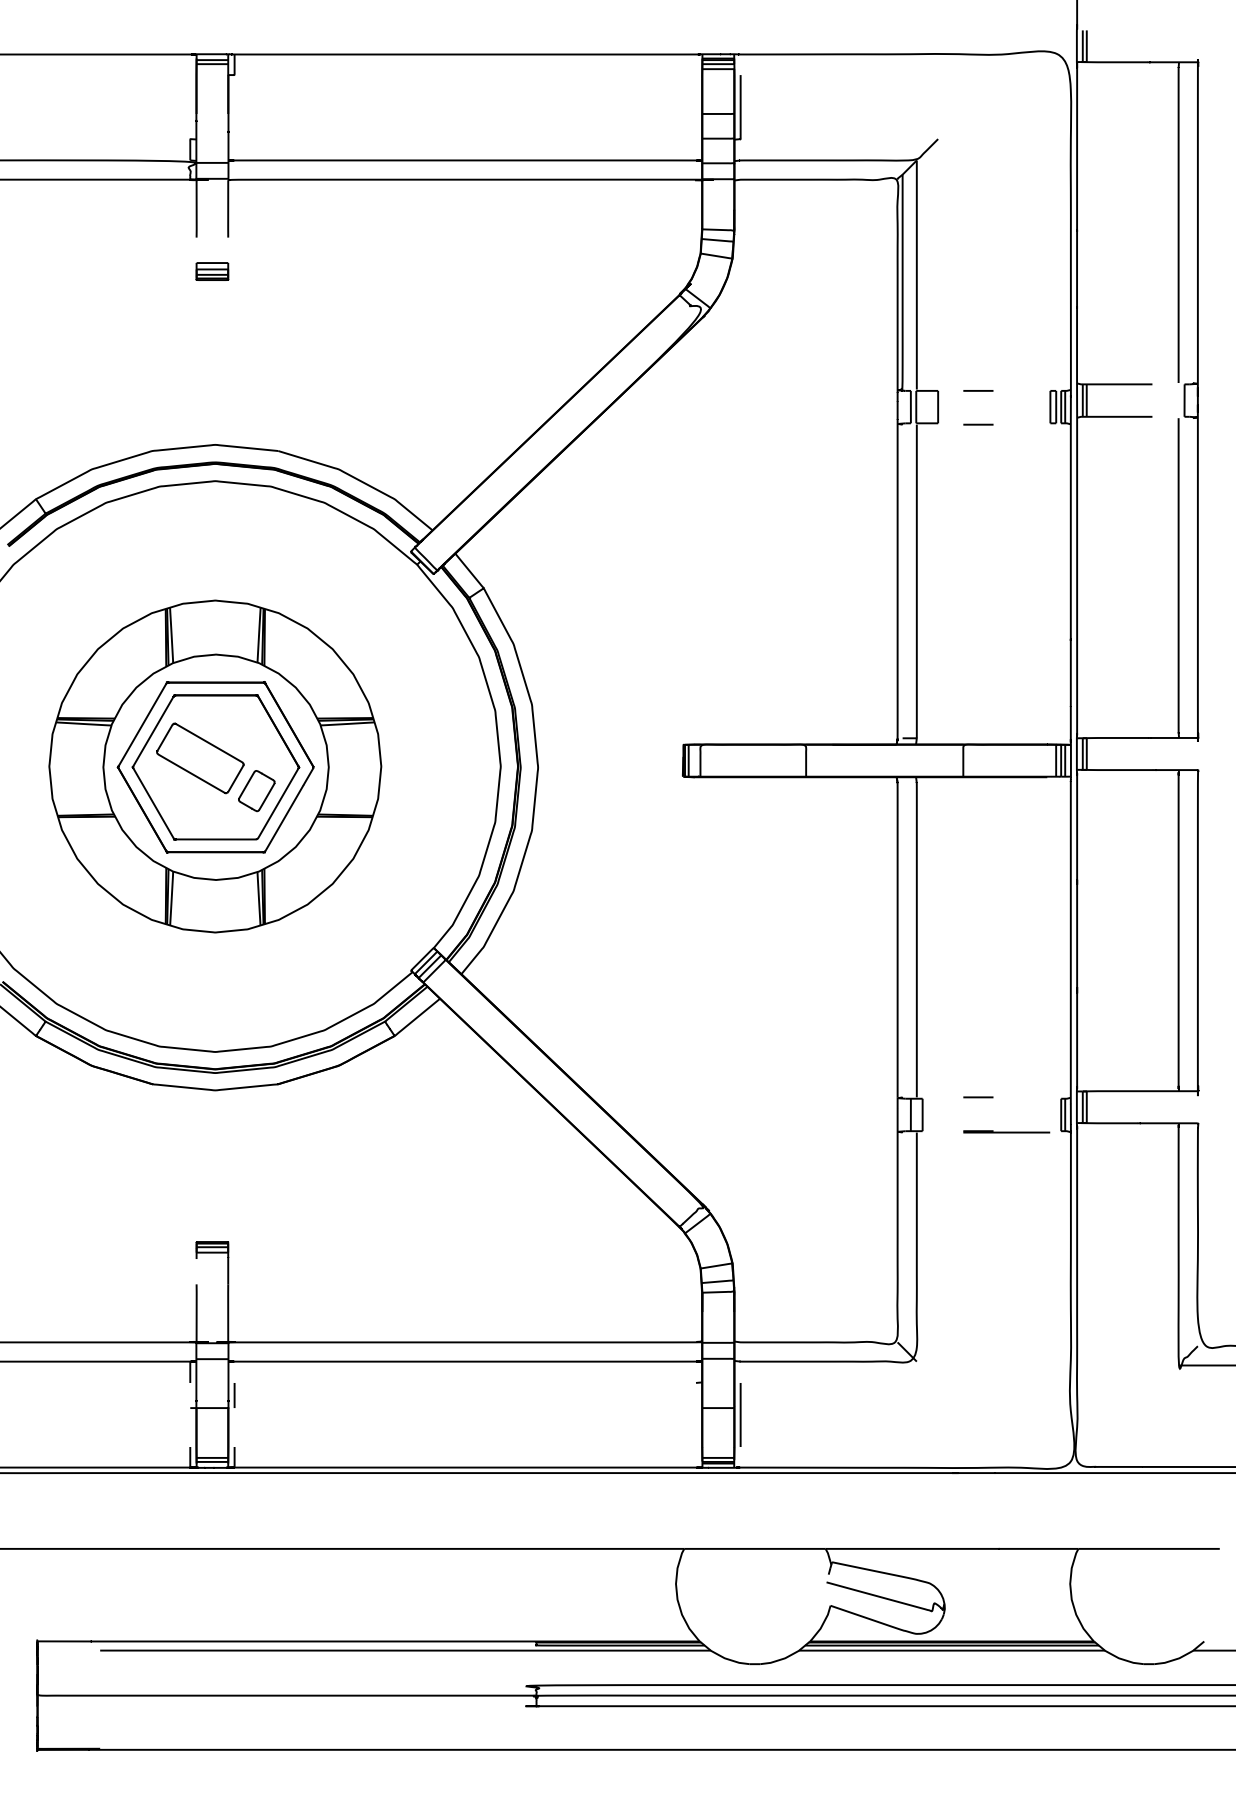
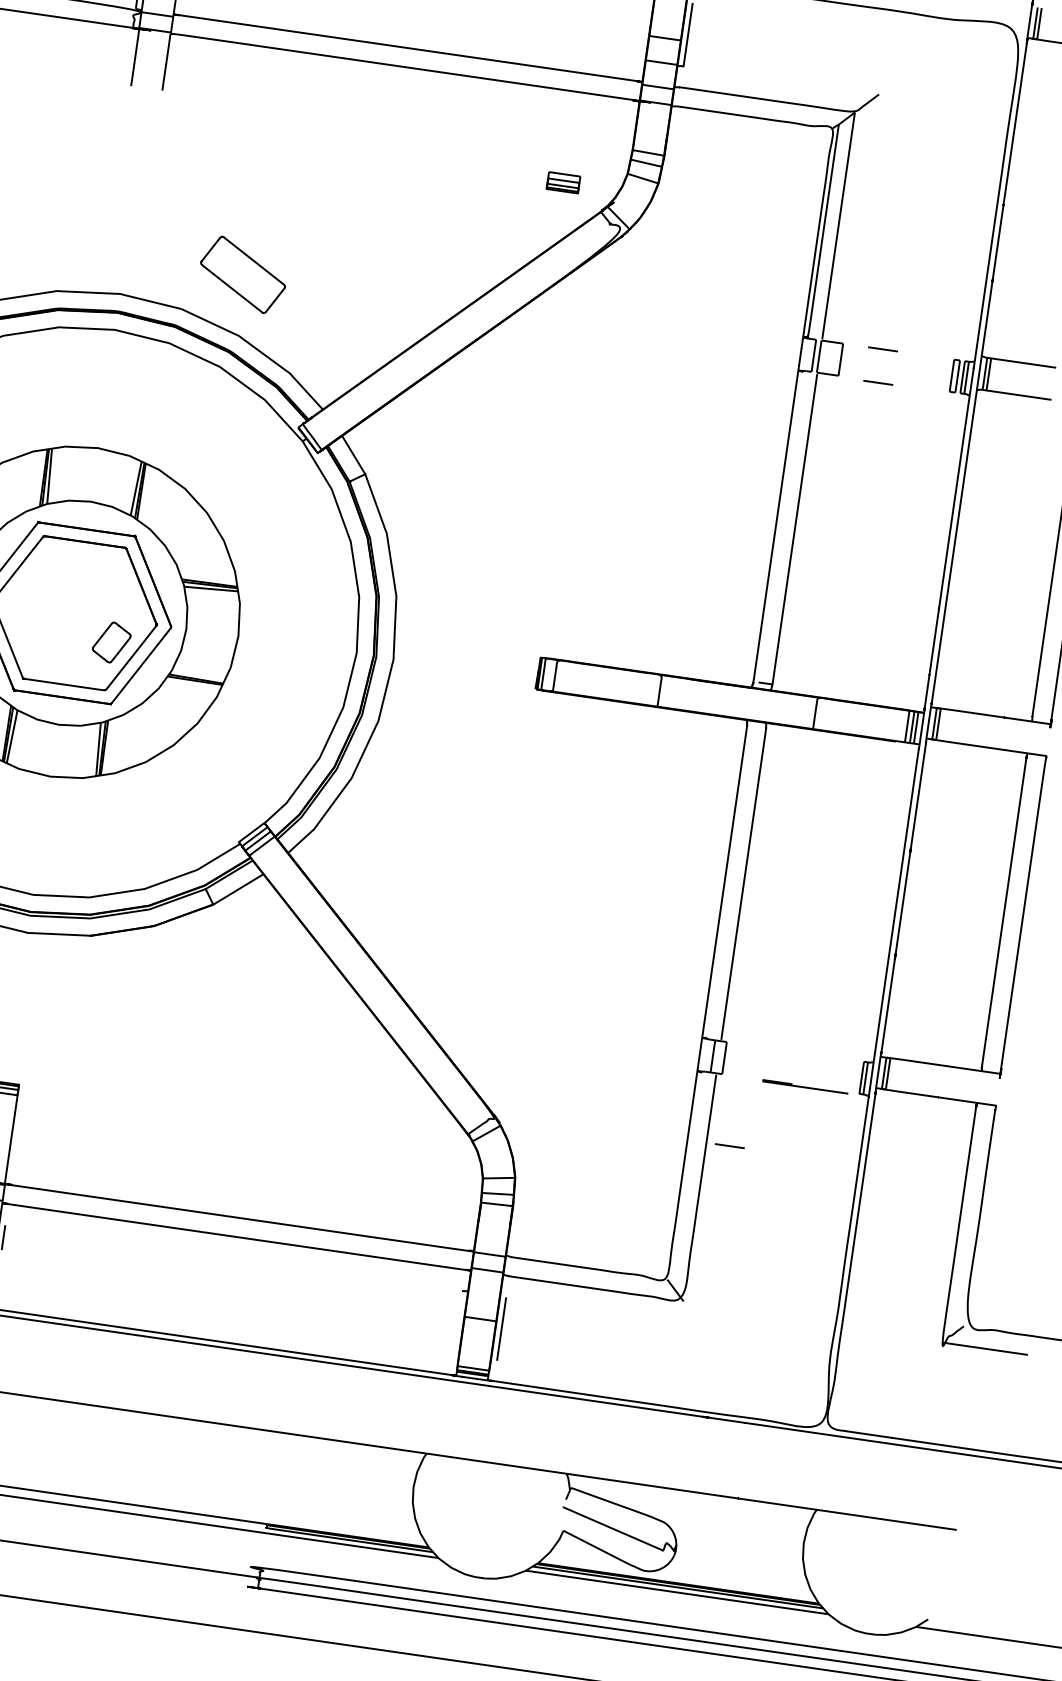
part: (212, 271) -> (563, 182), moved
part: (200, 758) -> (243, 274), moved
line: (978, 1097) -> (729, 1146), moved

